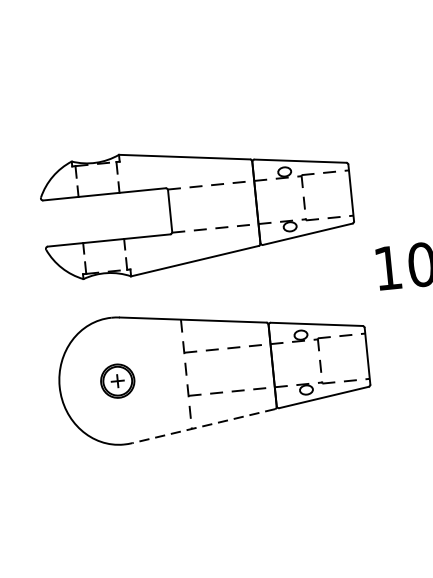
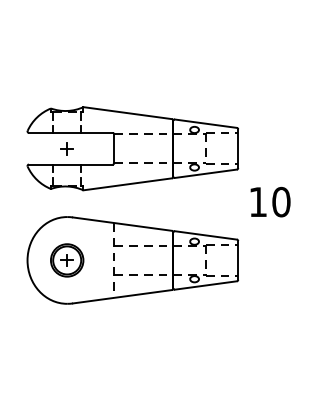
part: (100, 217) -> (66, 148), added
part: (118, 381) -> (67, 260), size x1.43
line: (203, 425) -> (122, 296), dashed -> solid

